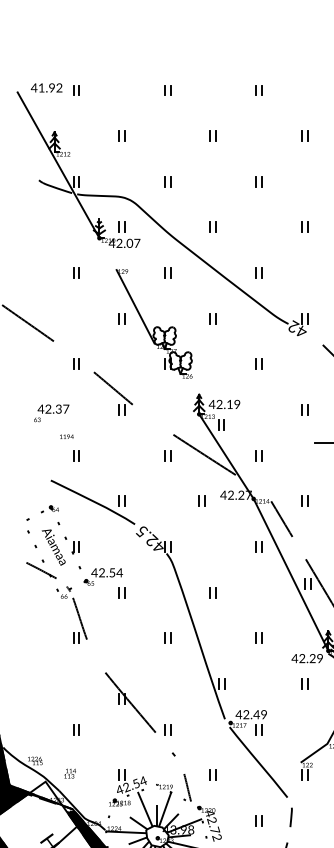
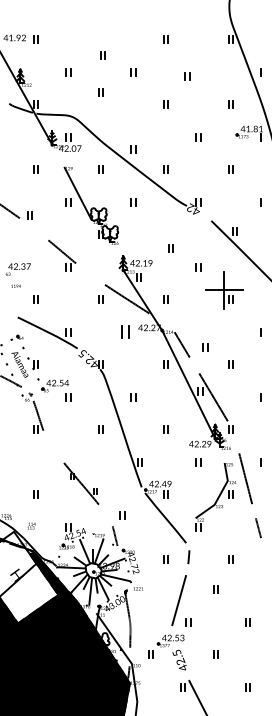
part: (167, 90) -> (102, 55), moved
part: (304, 136) -> (187, 76), moved
part: (167, 181) -> (100, 92), moved
part: (213, 227) -> (133, 149), moved
part: (75, 364) -> (29, 215), moved
part: (258, 364) -> (170, 248), moved
text: (65, 435) -> (15, 285), moved
part: (200, 501) -> (124, 332), size x1.6
part: (304, 501) -> (205, 347), moved
part: (140, 713) -> (81, 483), size x0.7
part: (213, 775) -> (122, 515), moved

